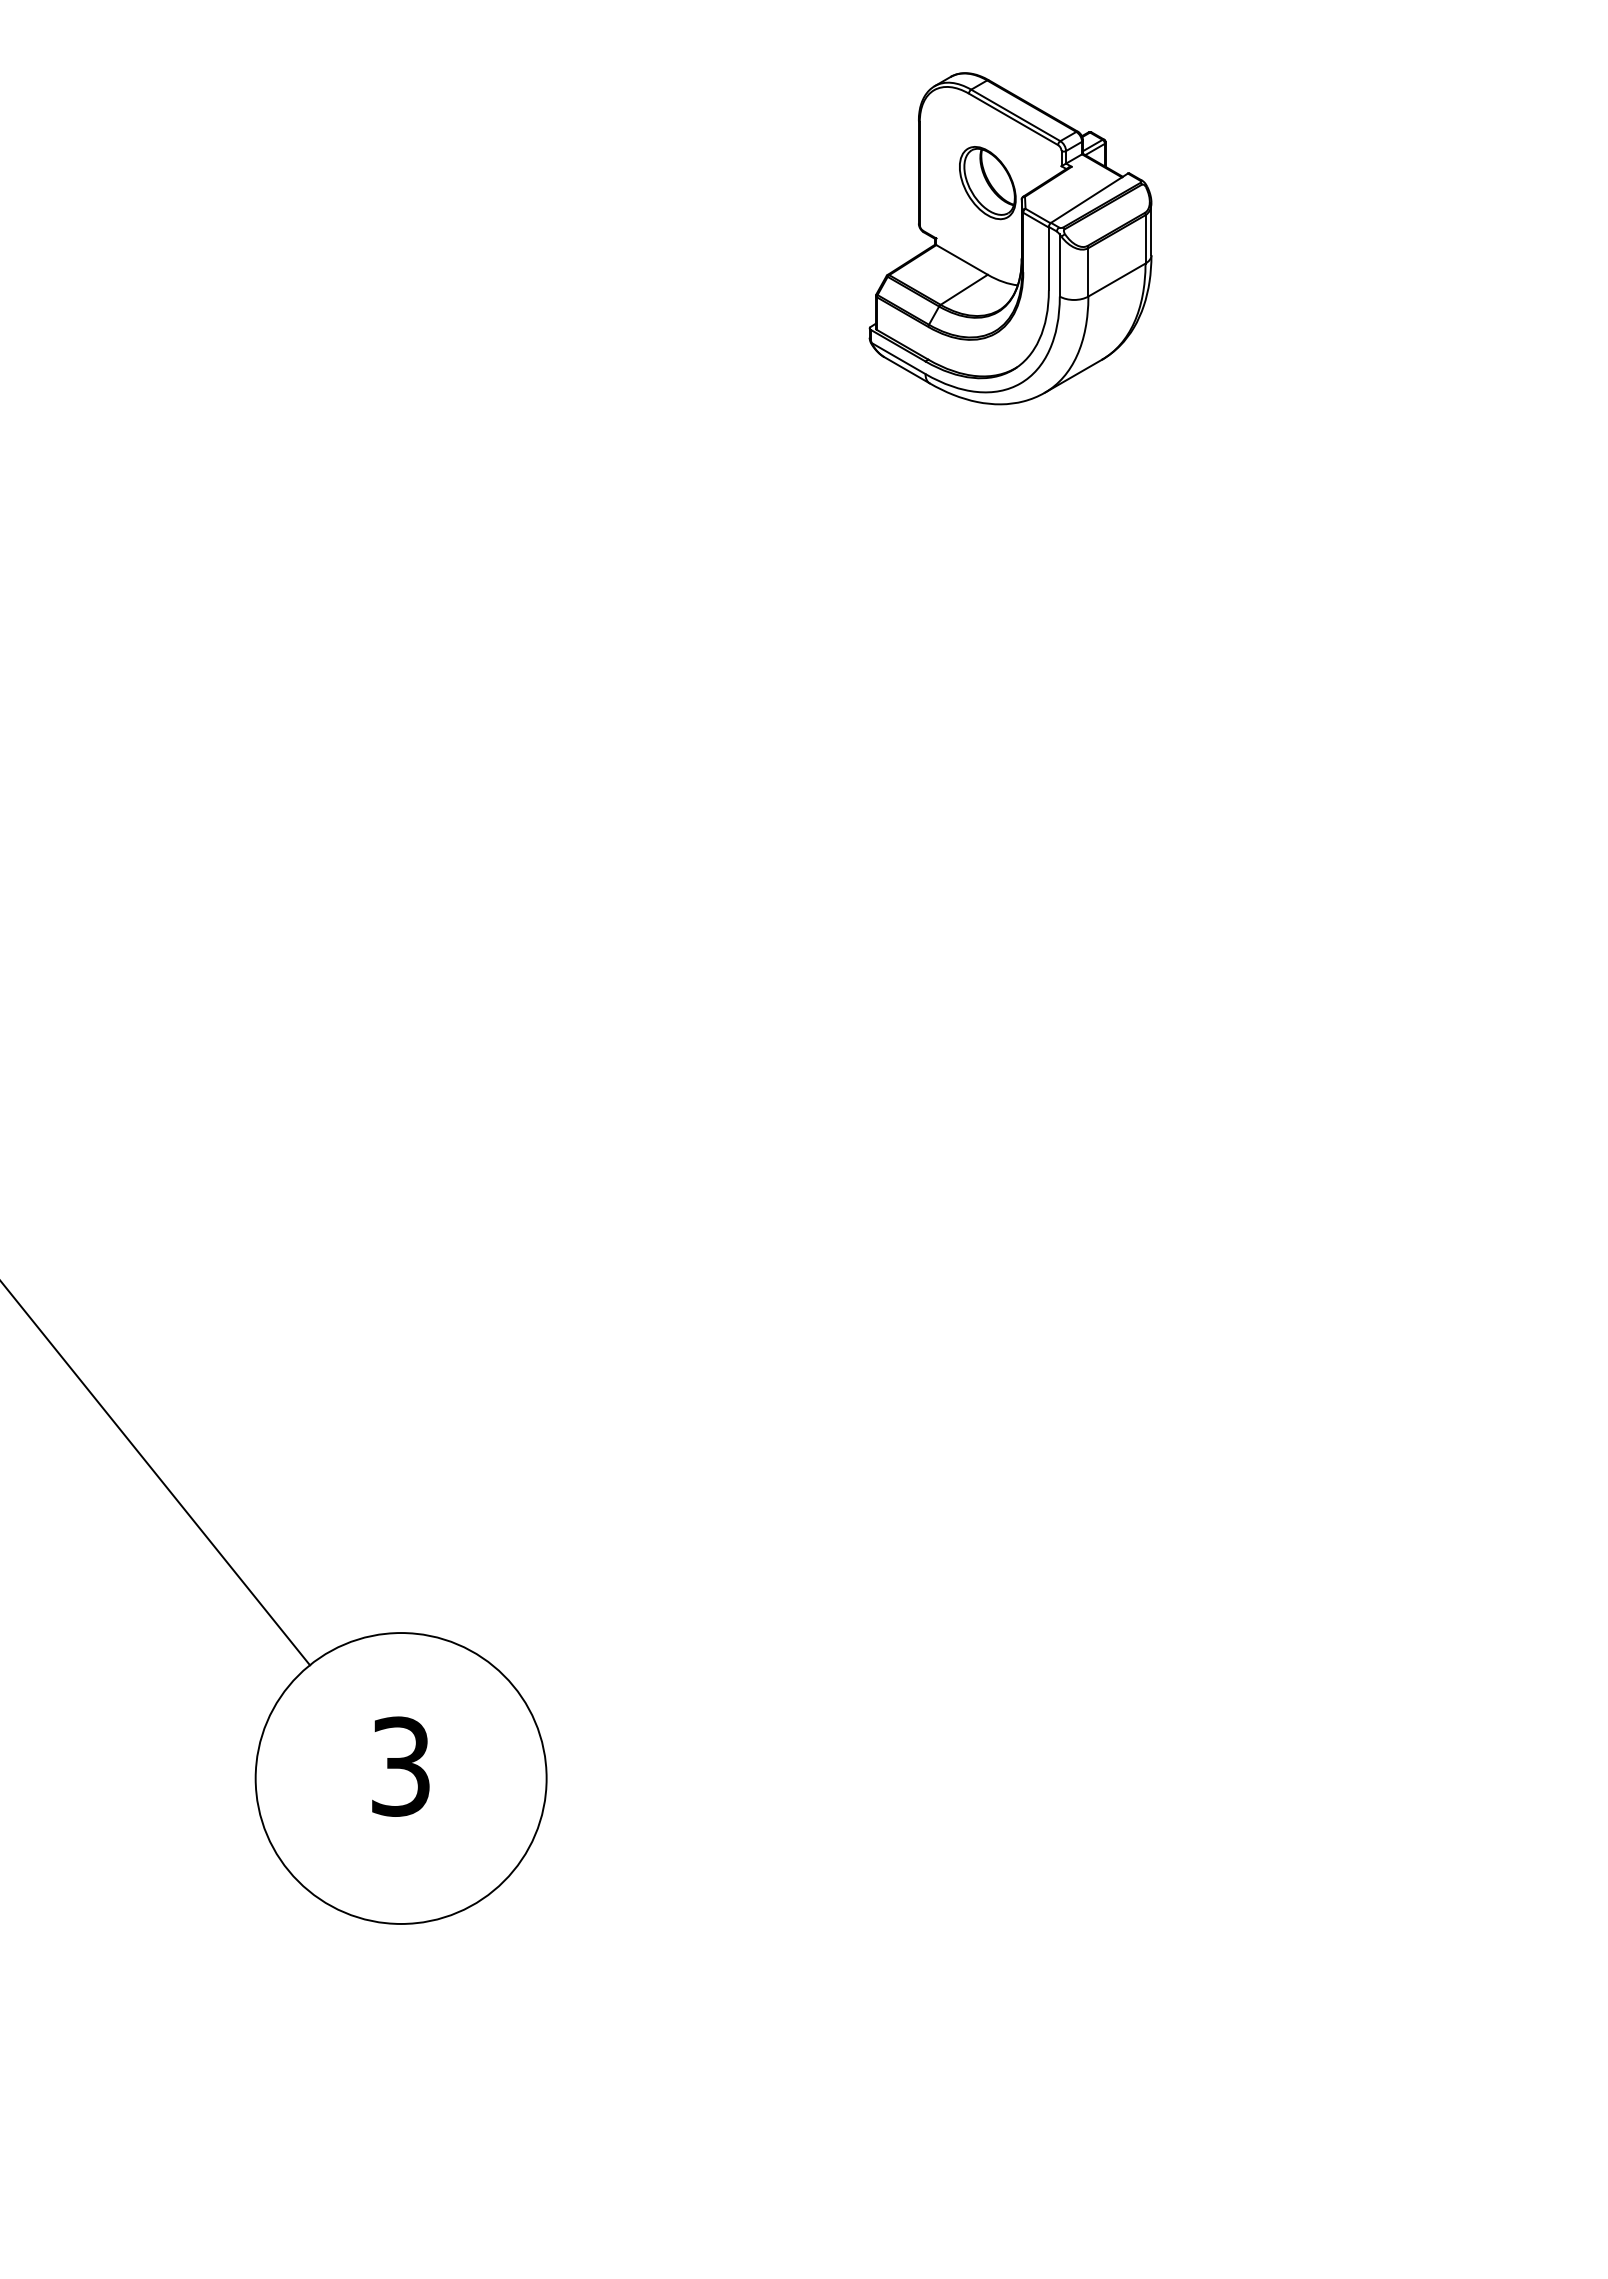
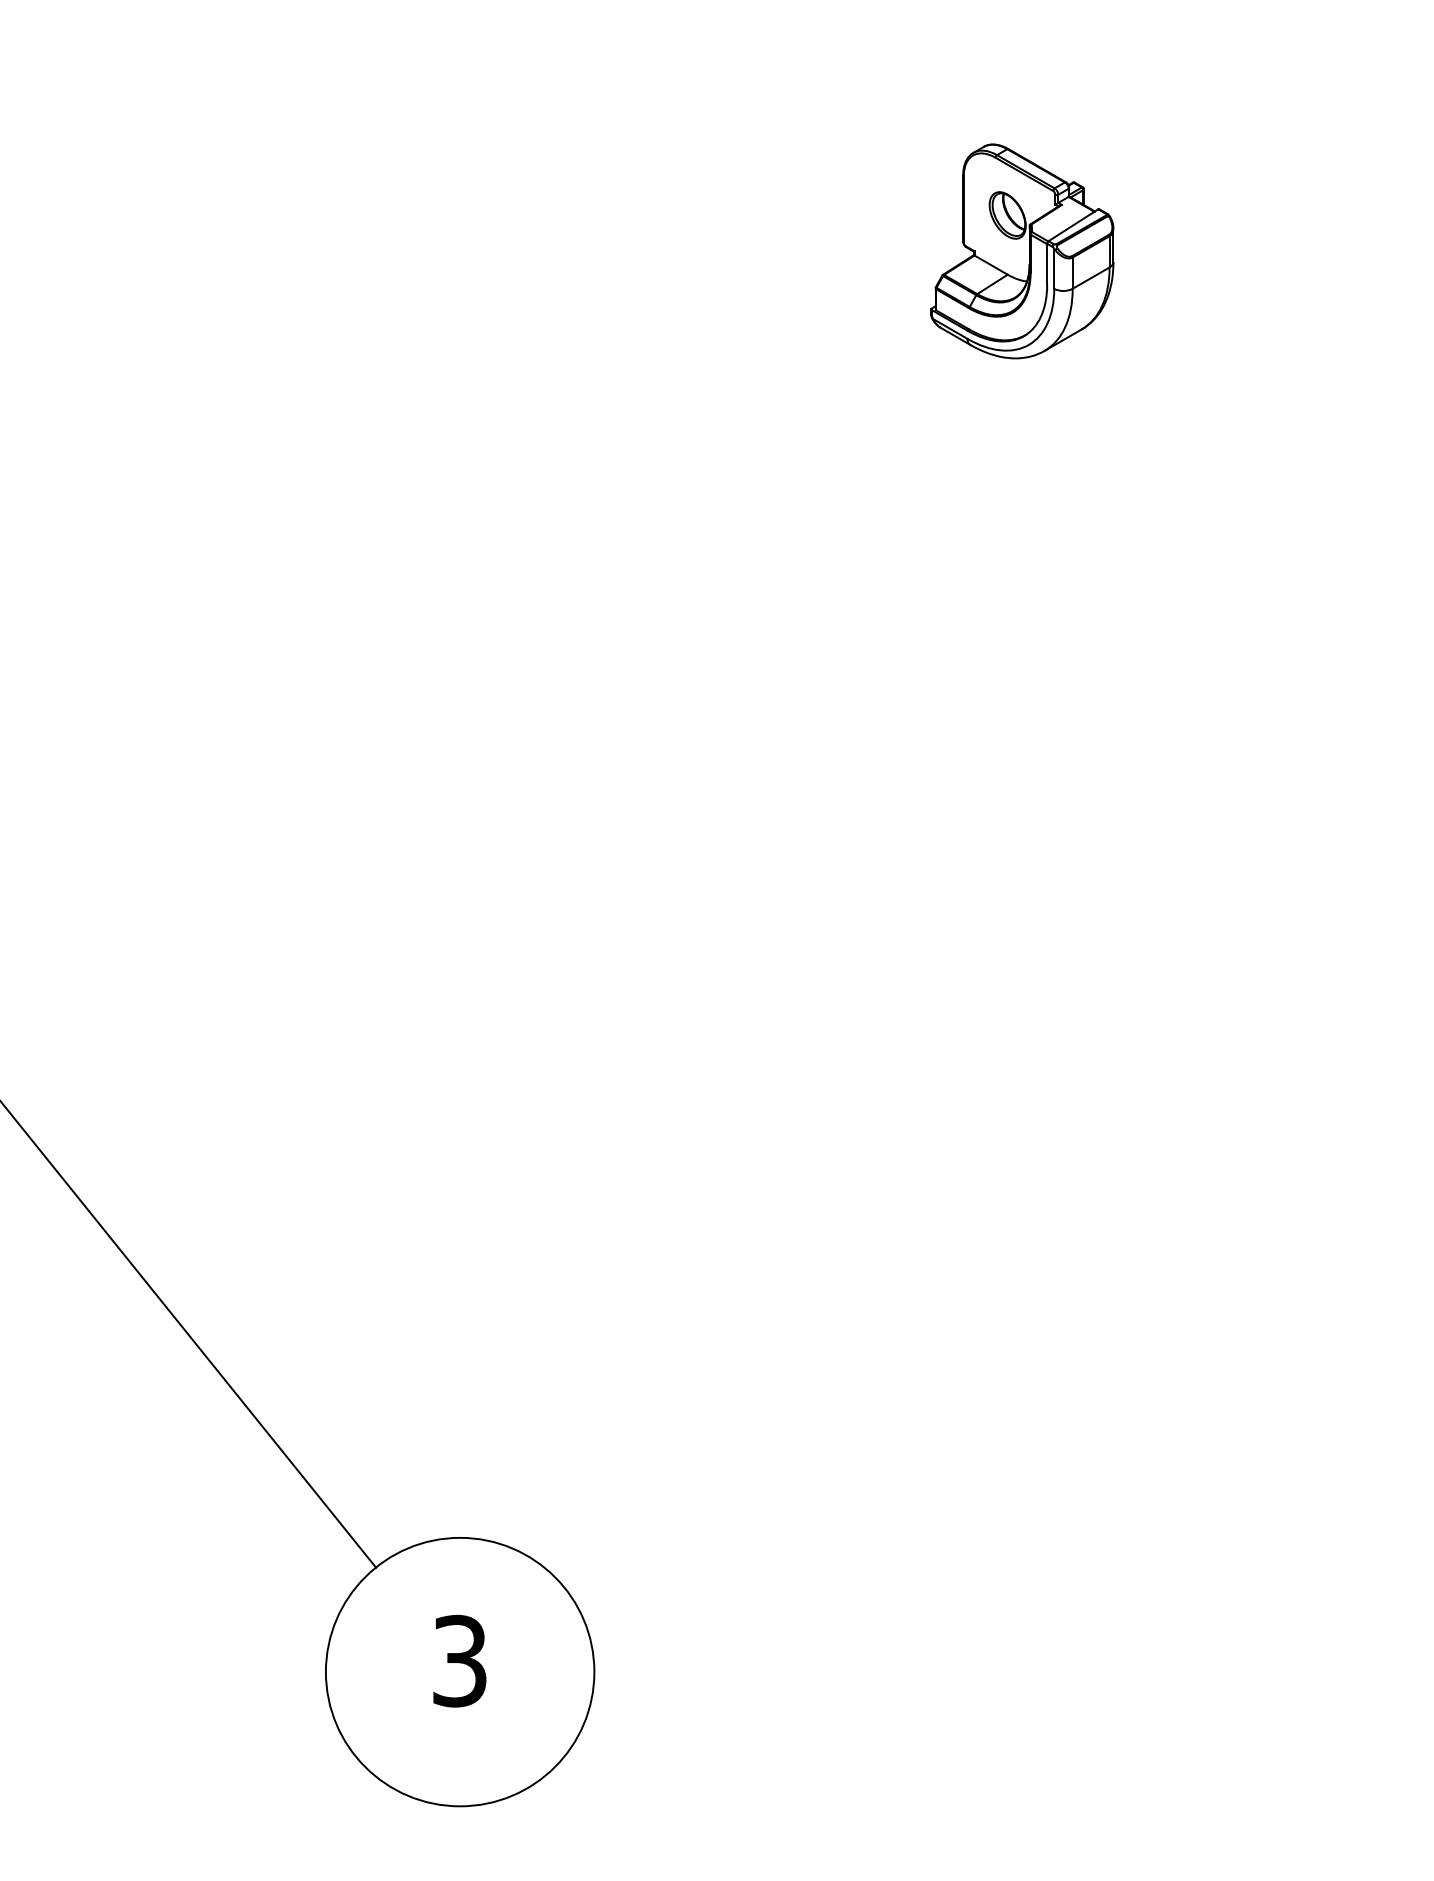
part: (1010, 238) -> (1022, 251), size x0.7

